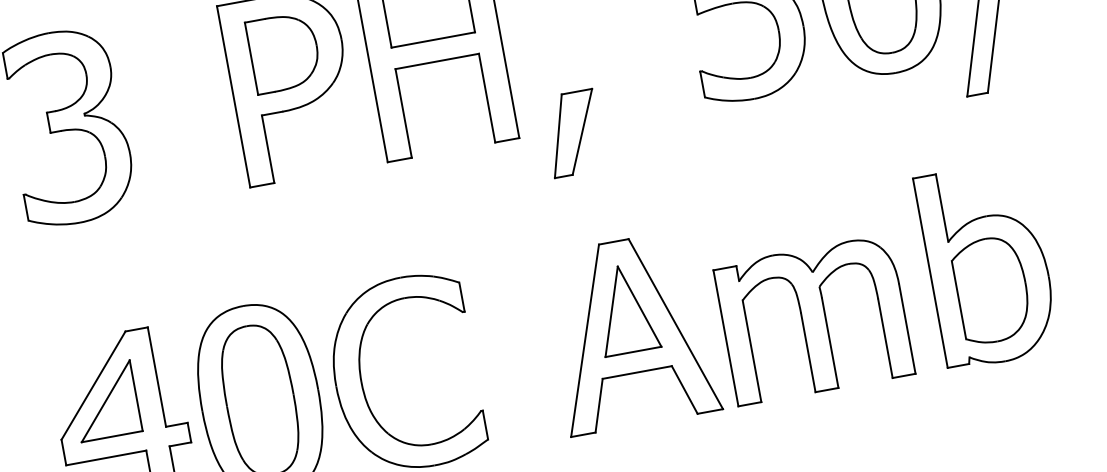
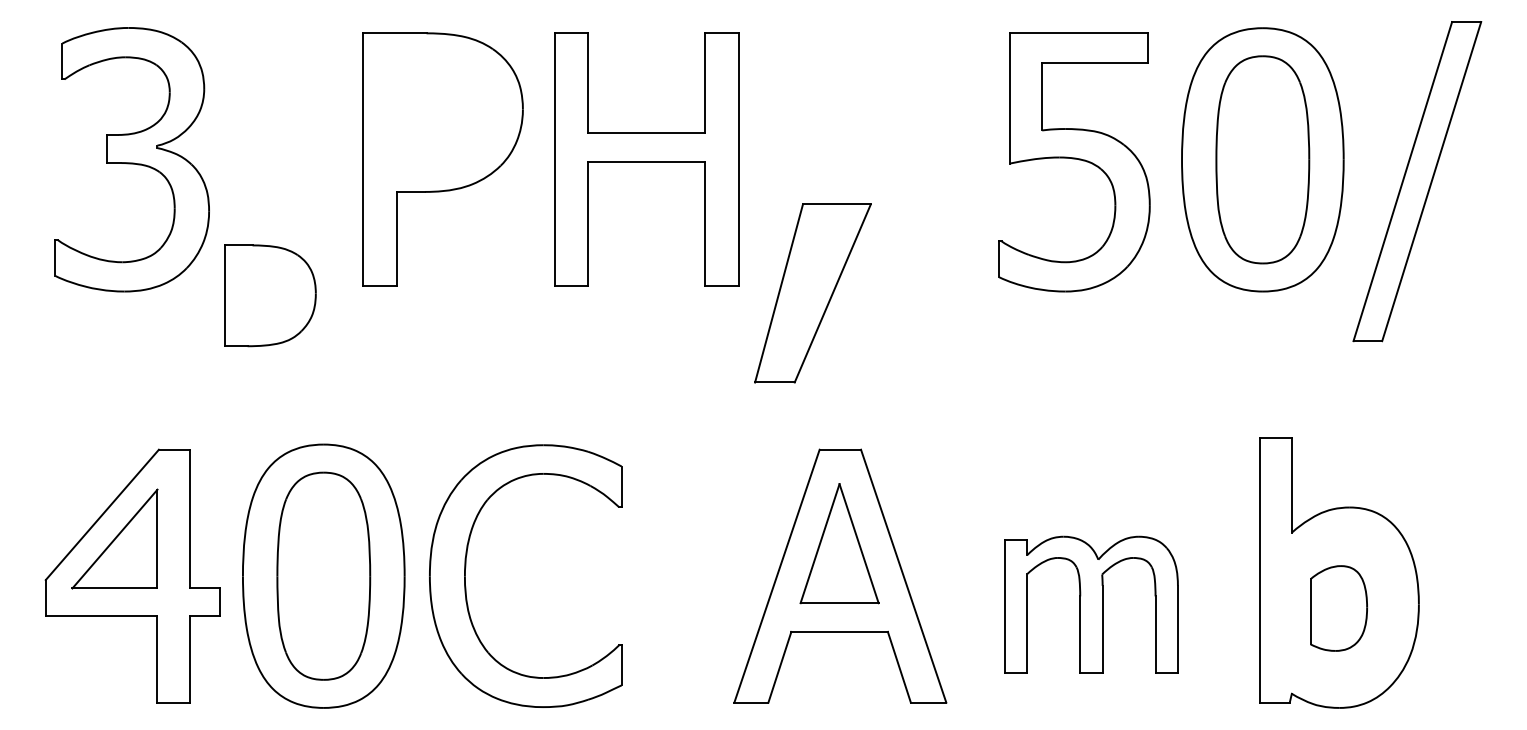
part: (284, 52) -> (270, 295), moved
part: (573, 133) -> (812, 293), size x1.6
part: (991, 290) -> (1338, 608), size x0.6
part: (814, 319) -> (1091, 604), size x0.7

